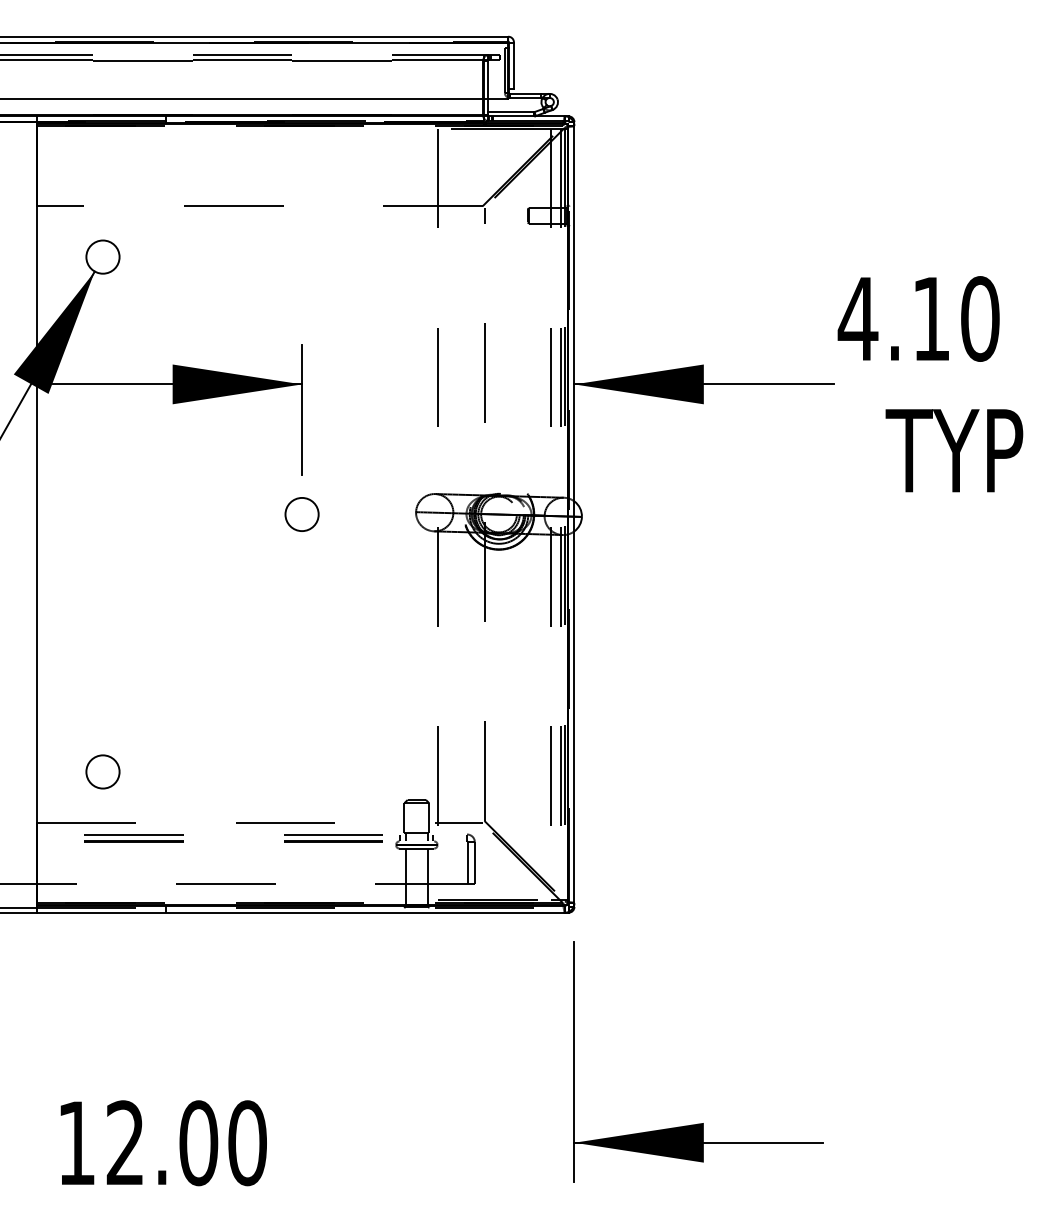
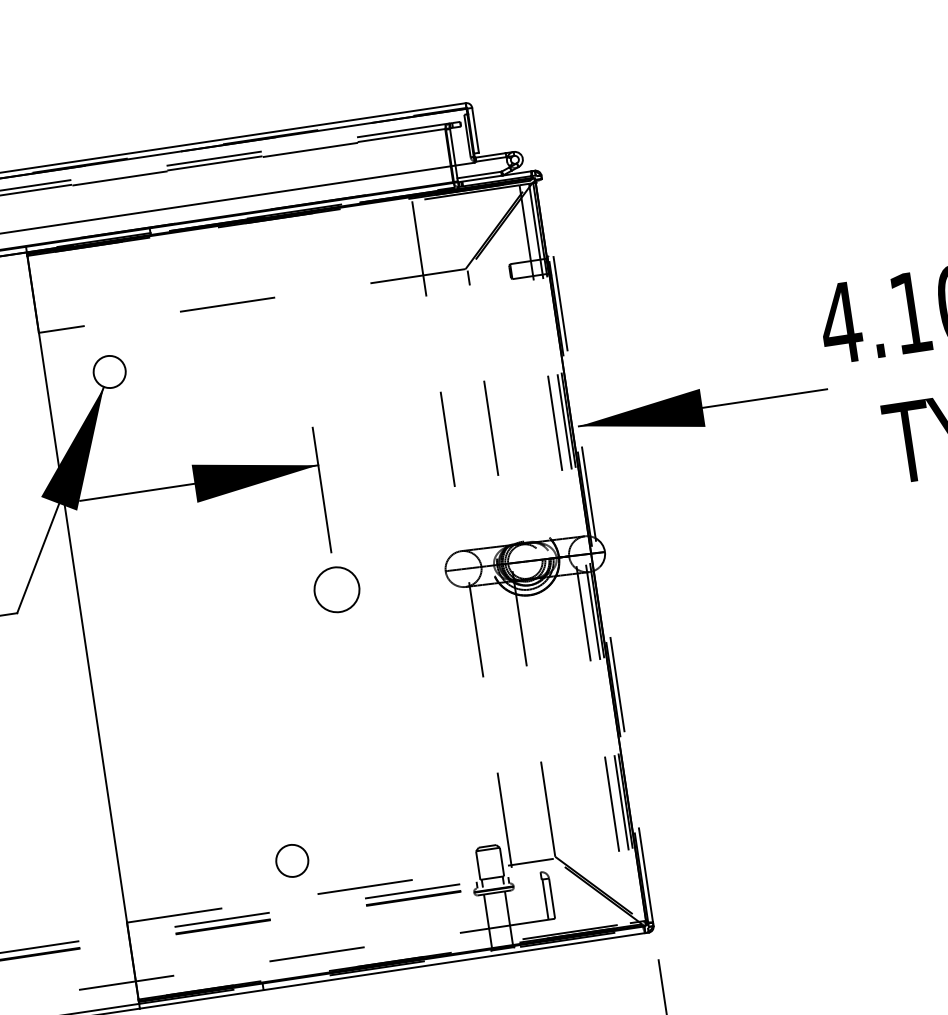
circle: (301, 514) -> (336, 589), size x1.4
line: (574, 514) -> (597, 550), solid -> dashed
circle: (102, 771) -> (291, 860), moved

